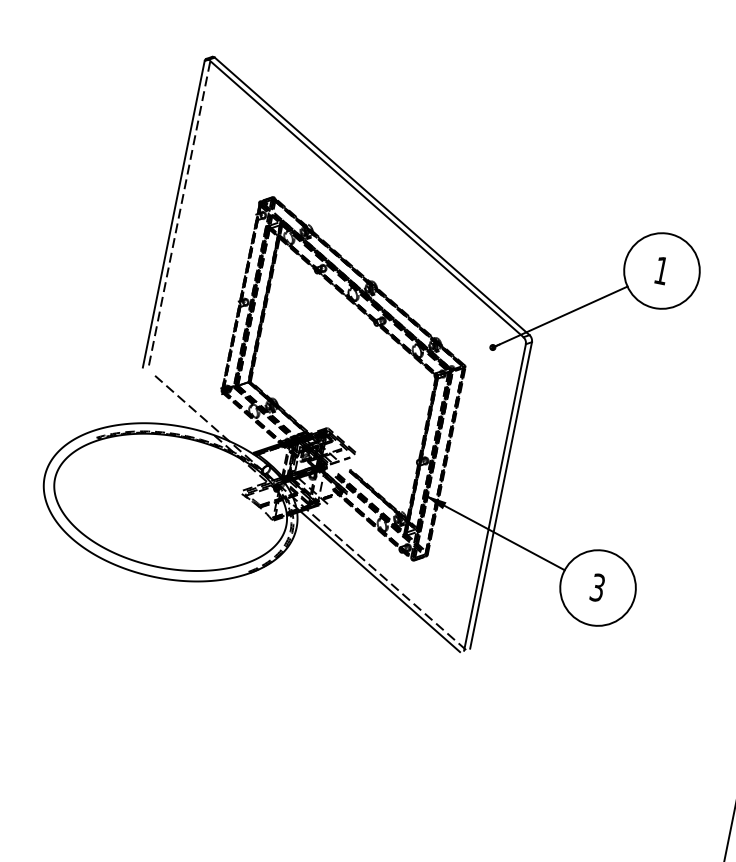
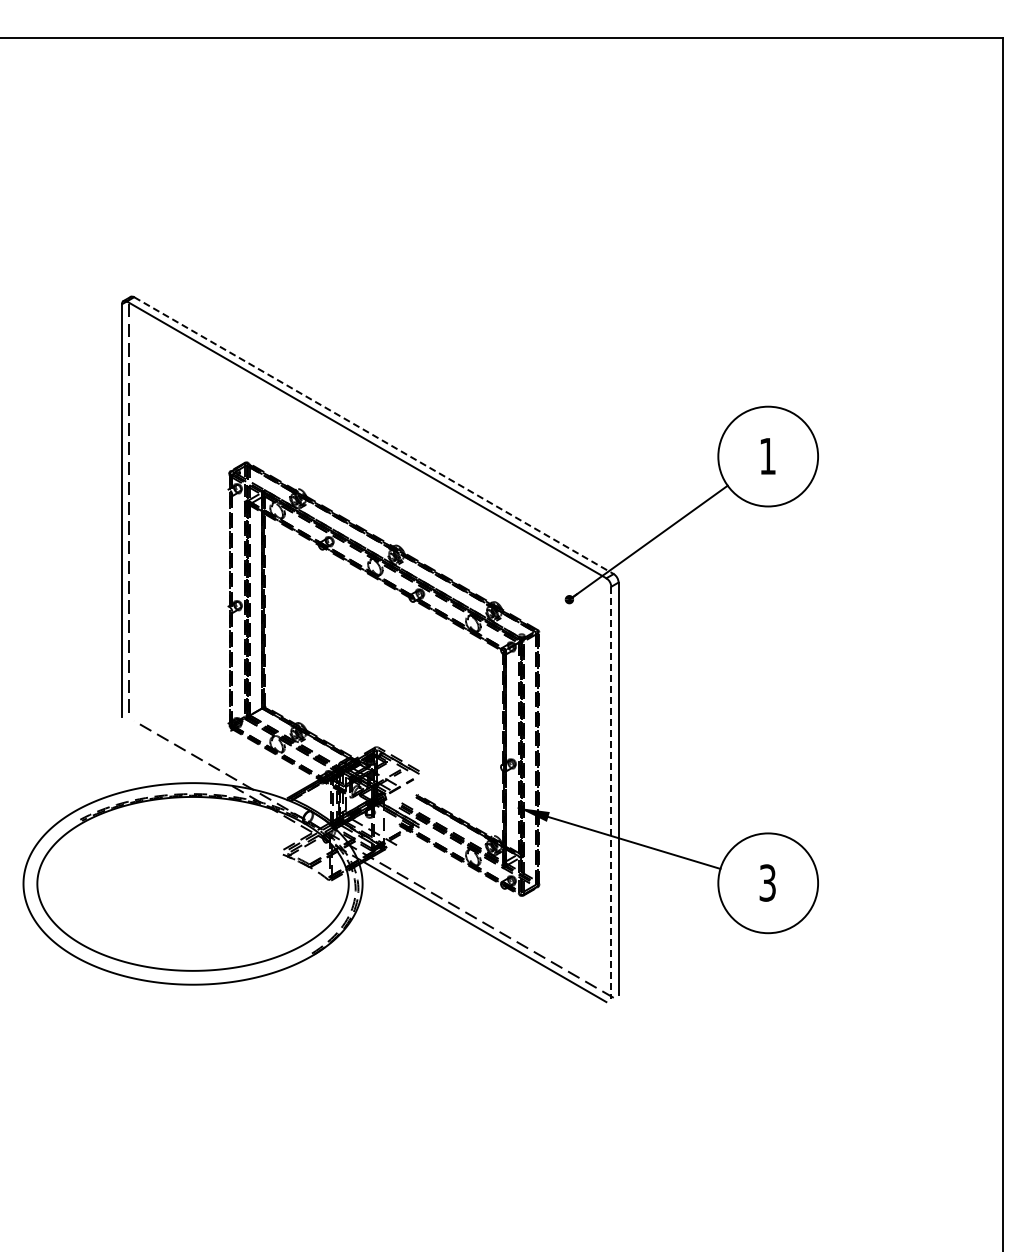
line: (371, 196) -> (373, 435), solid -> dashed
line: (495, 497) -> (611, 793), solid -> dashed

